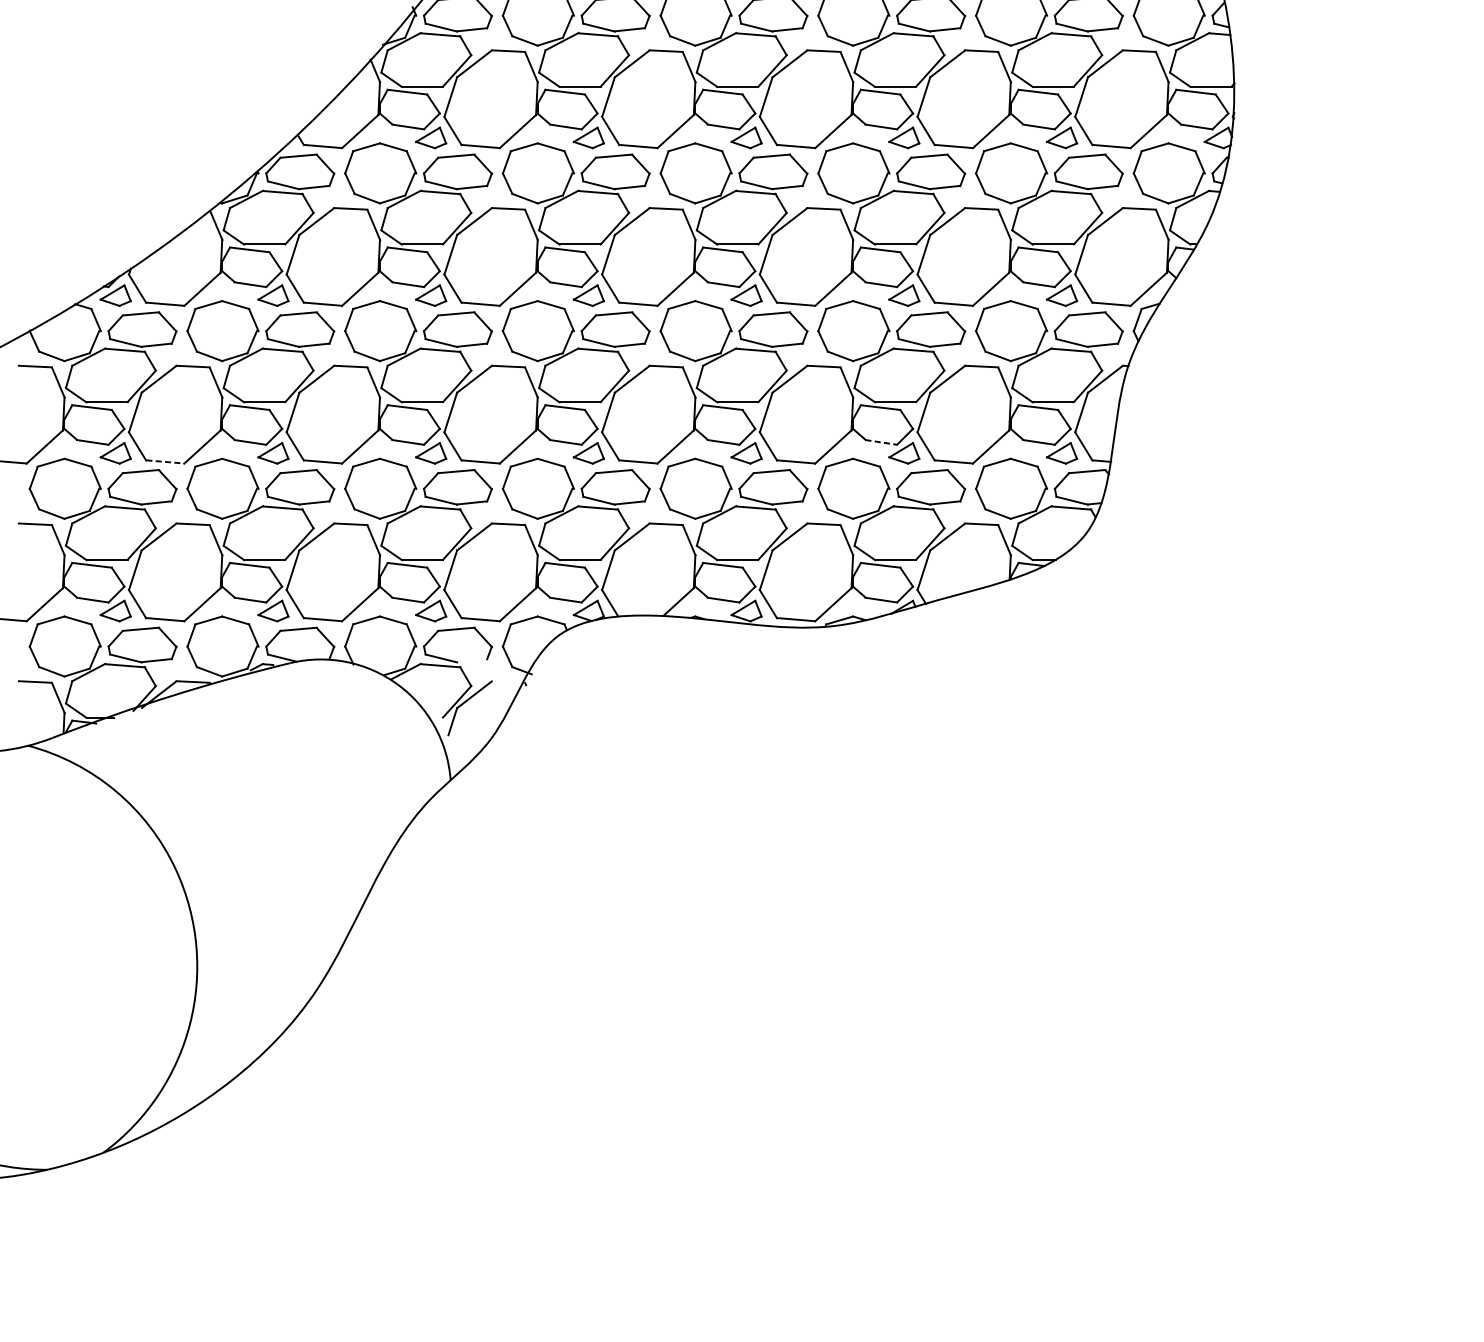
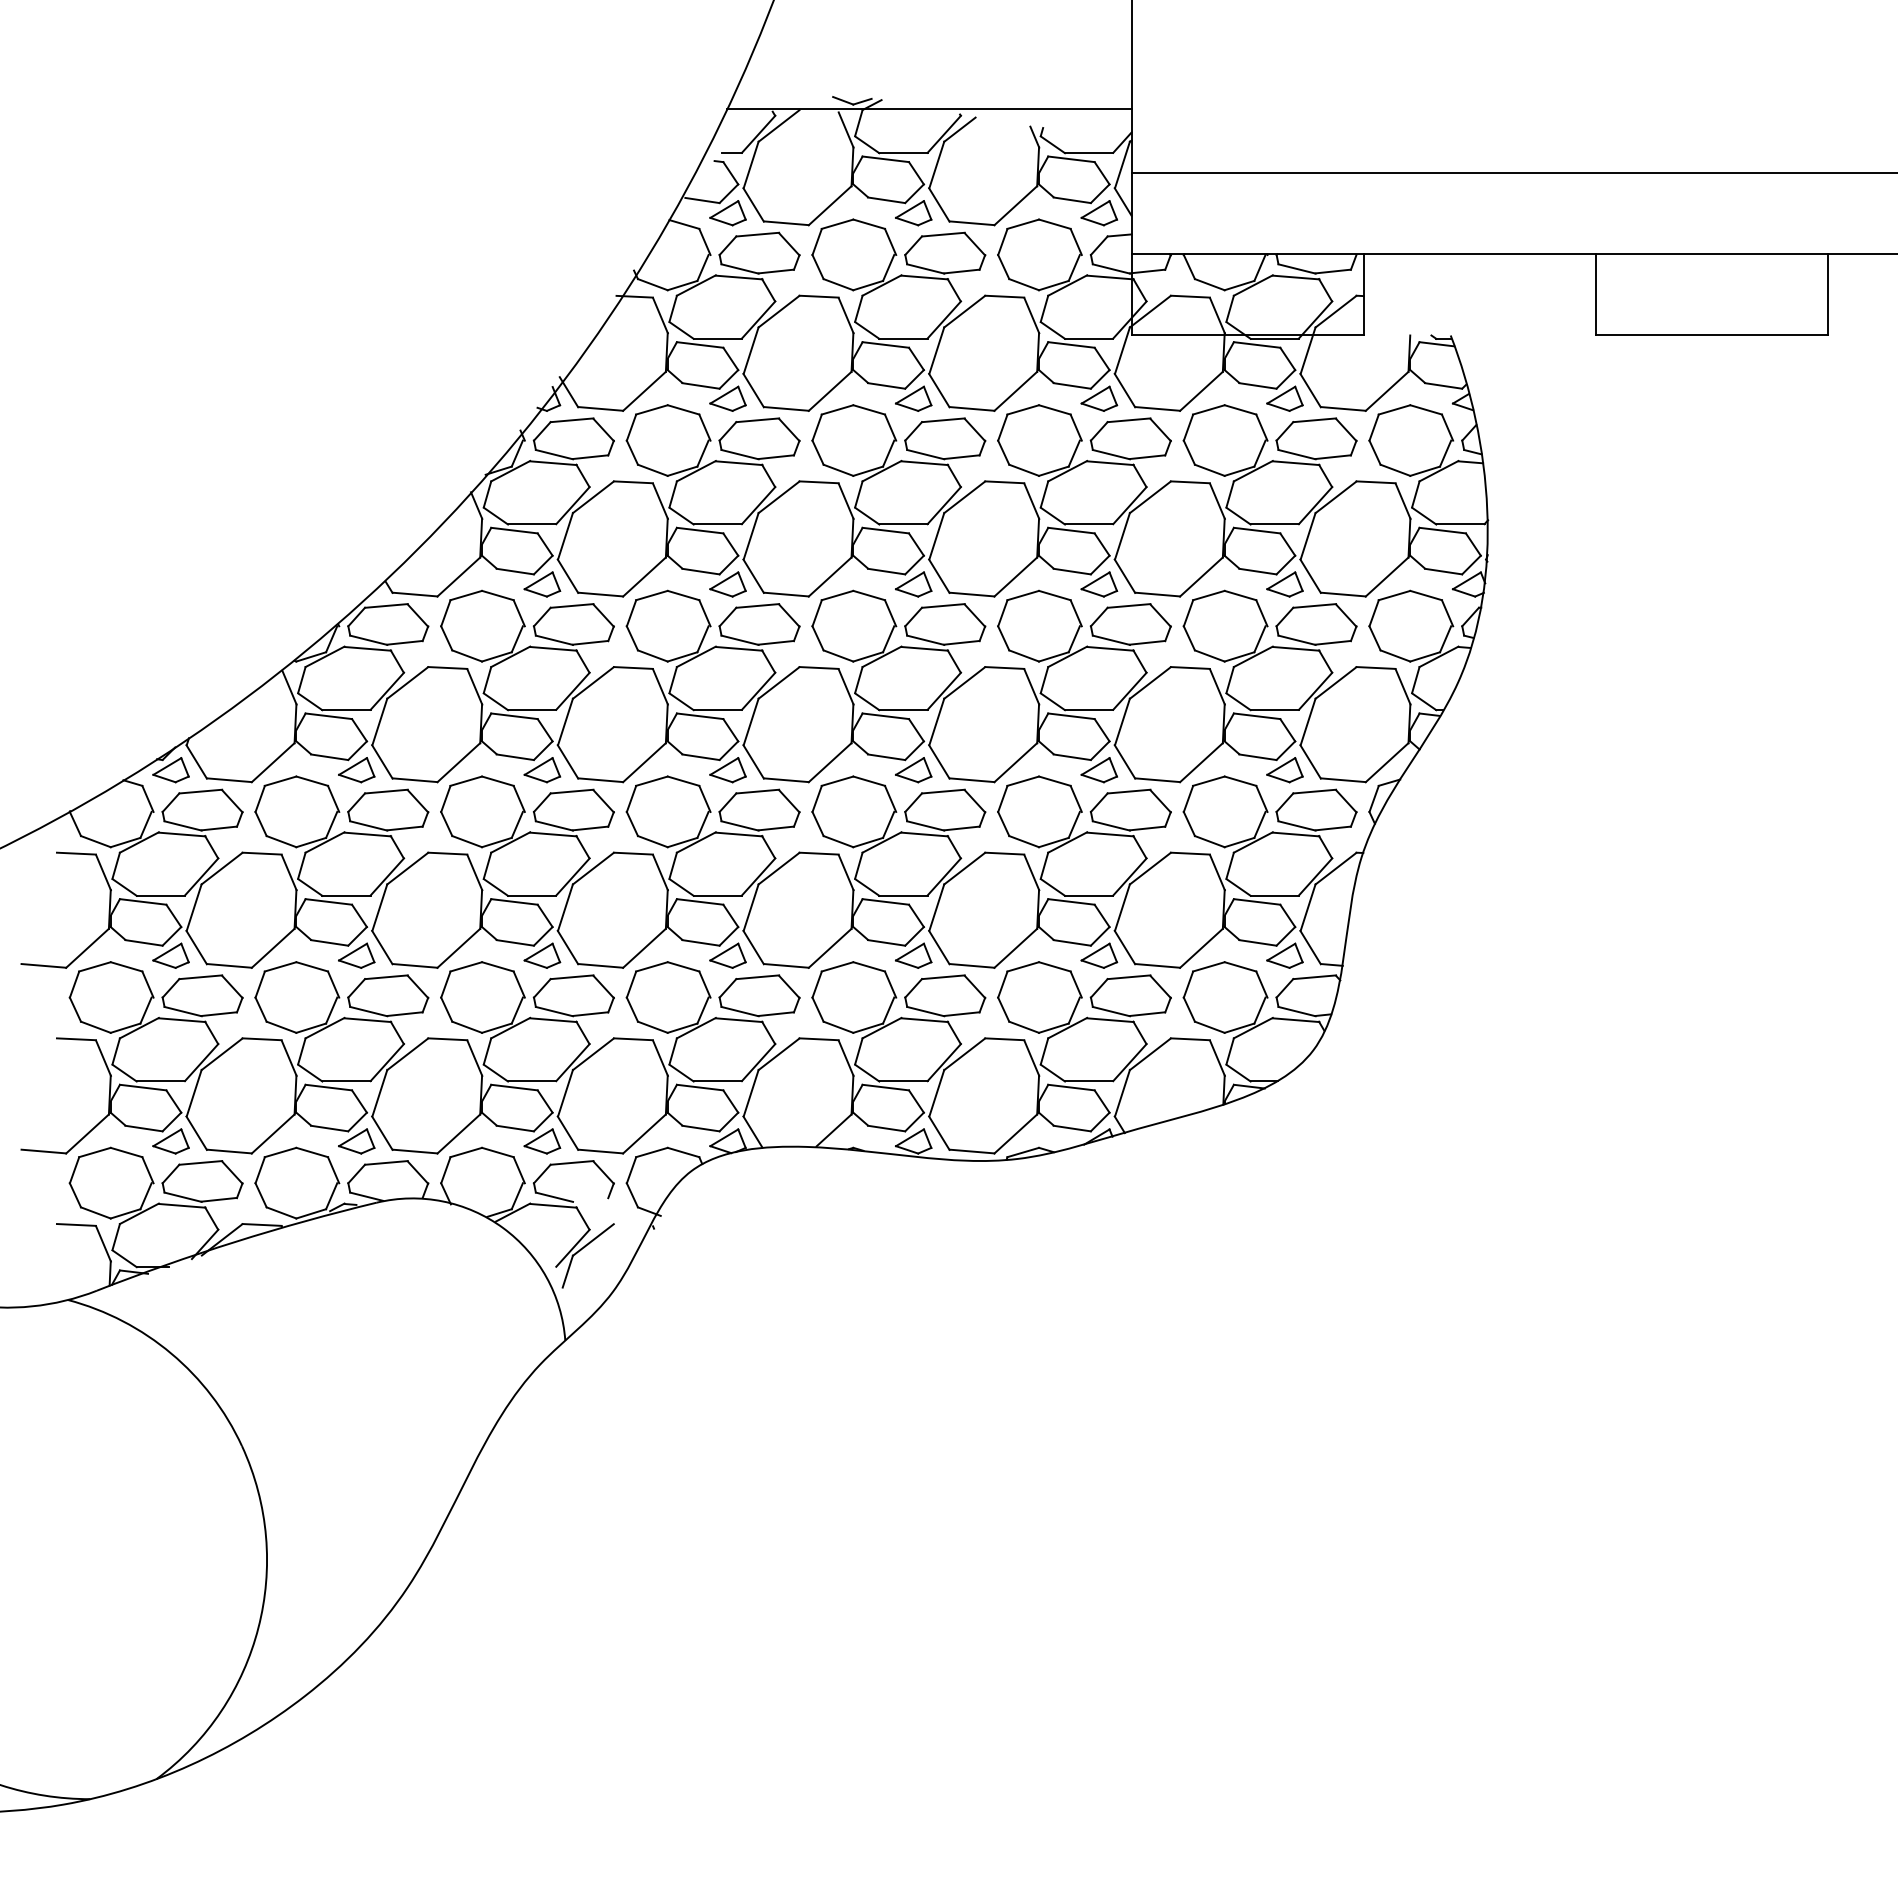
line: (881, 442) -> (1072, 942), dashed -> solid
line: (165, 461) -> (229, 965), dashed -> solid

